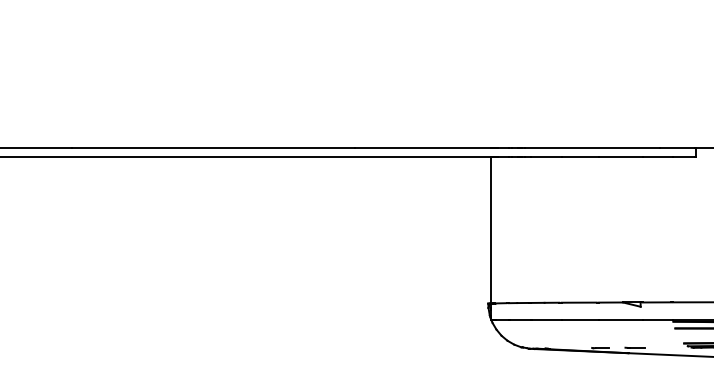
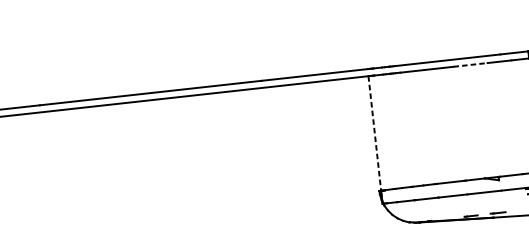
line: (620, 157) -> (470, 65), solid -> dashed
line: (490, 231) -> (374, 134), solid -> dashed

